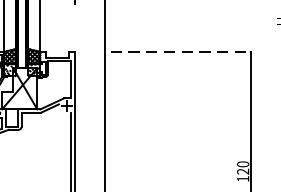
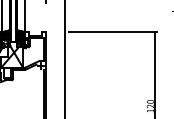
line: (183, 52) -> (113, 32), dashed -> solid

